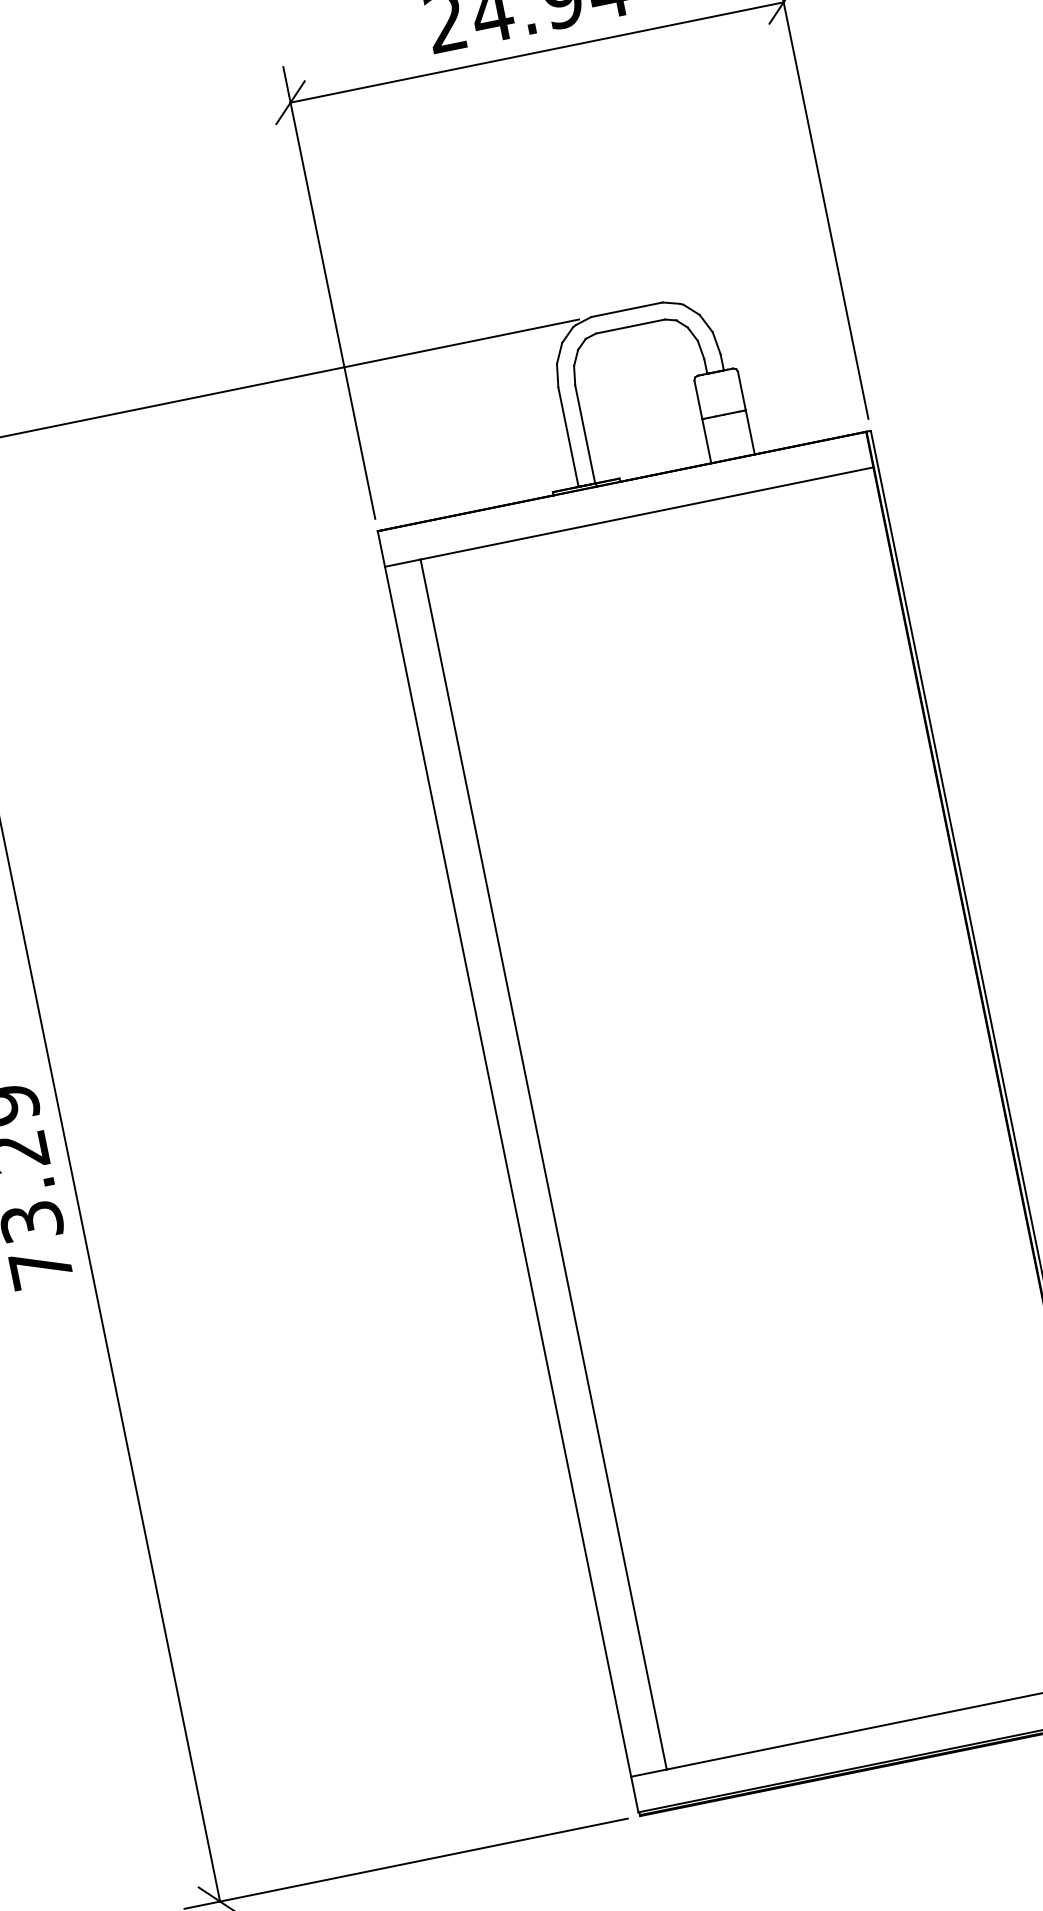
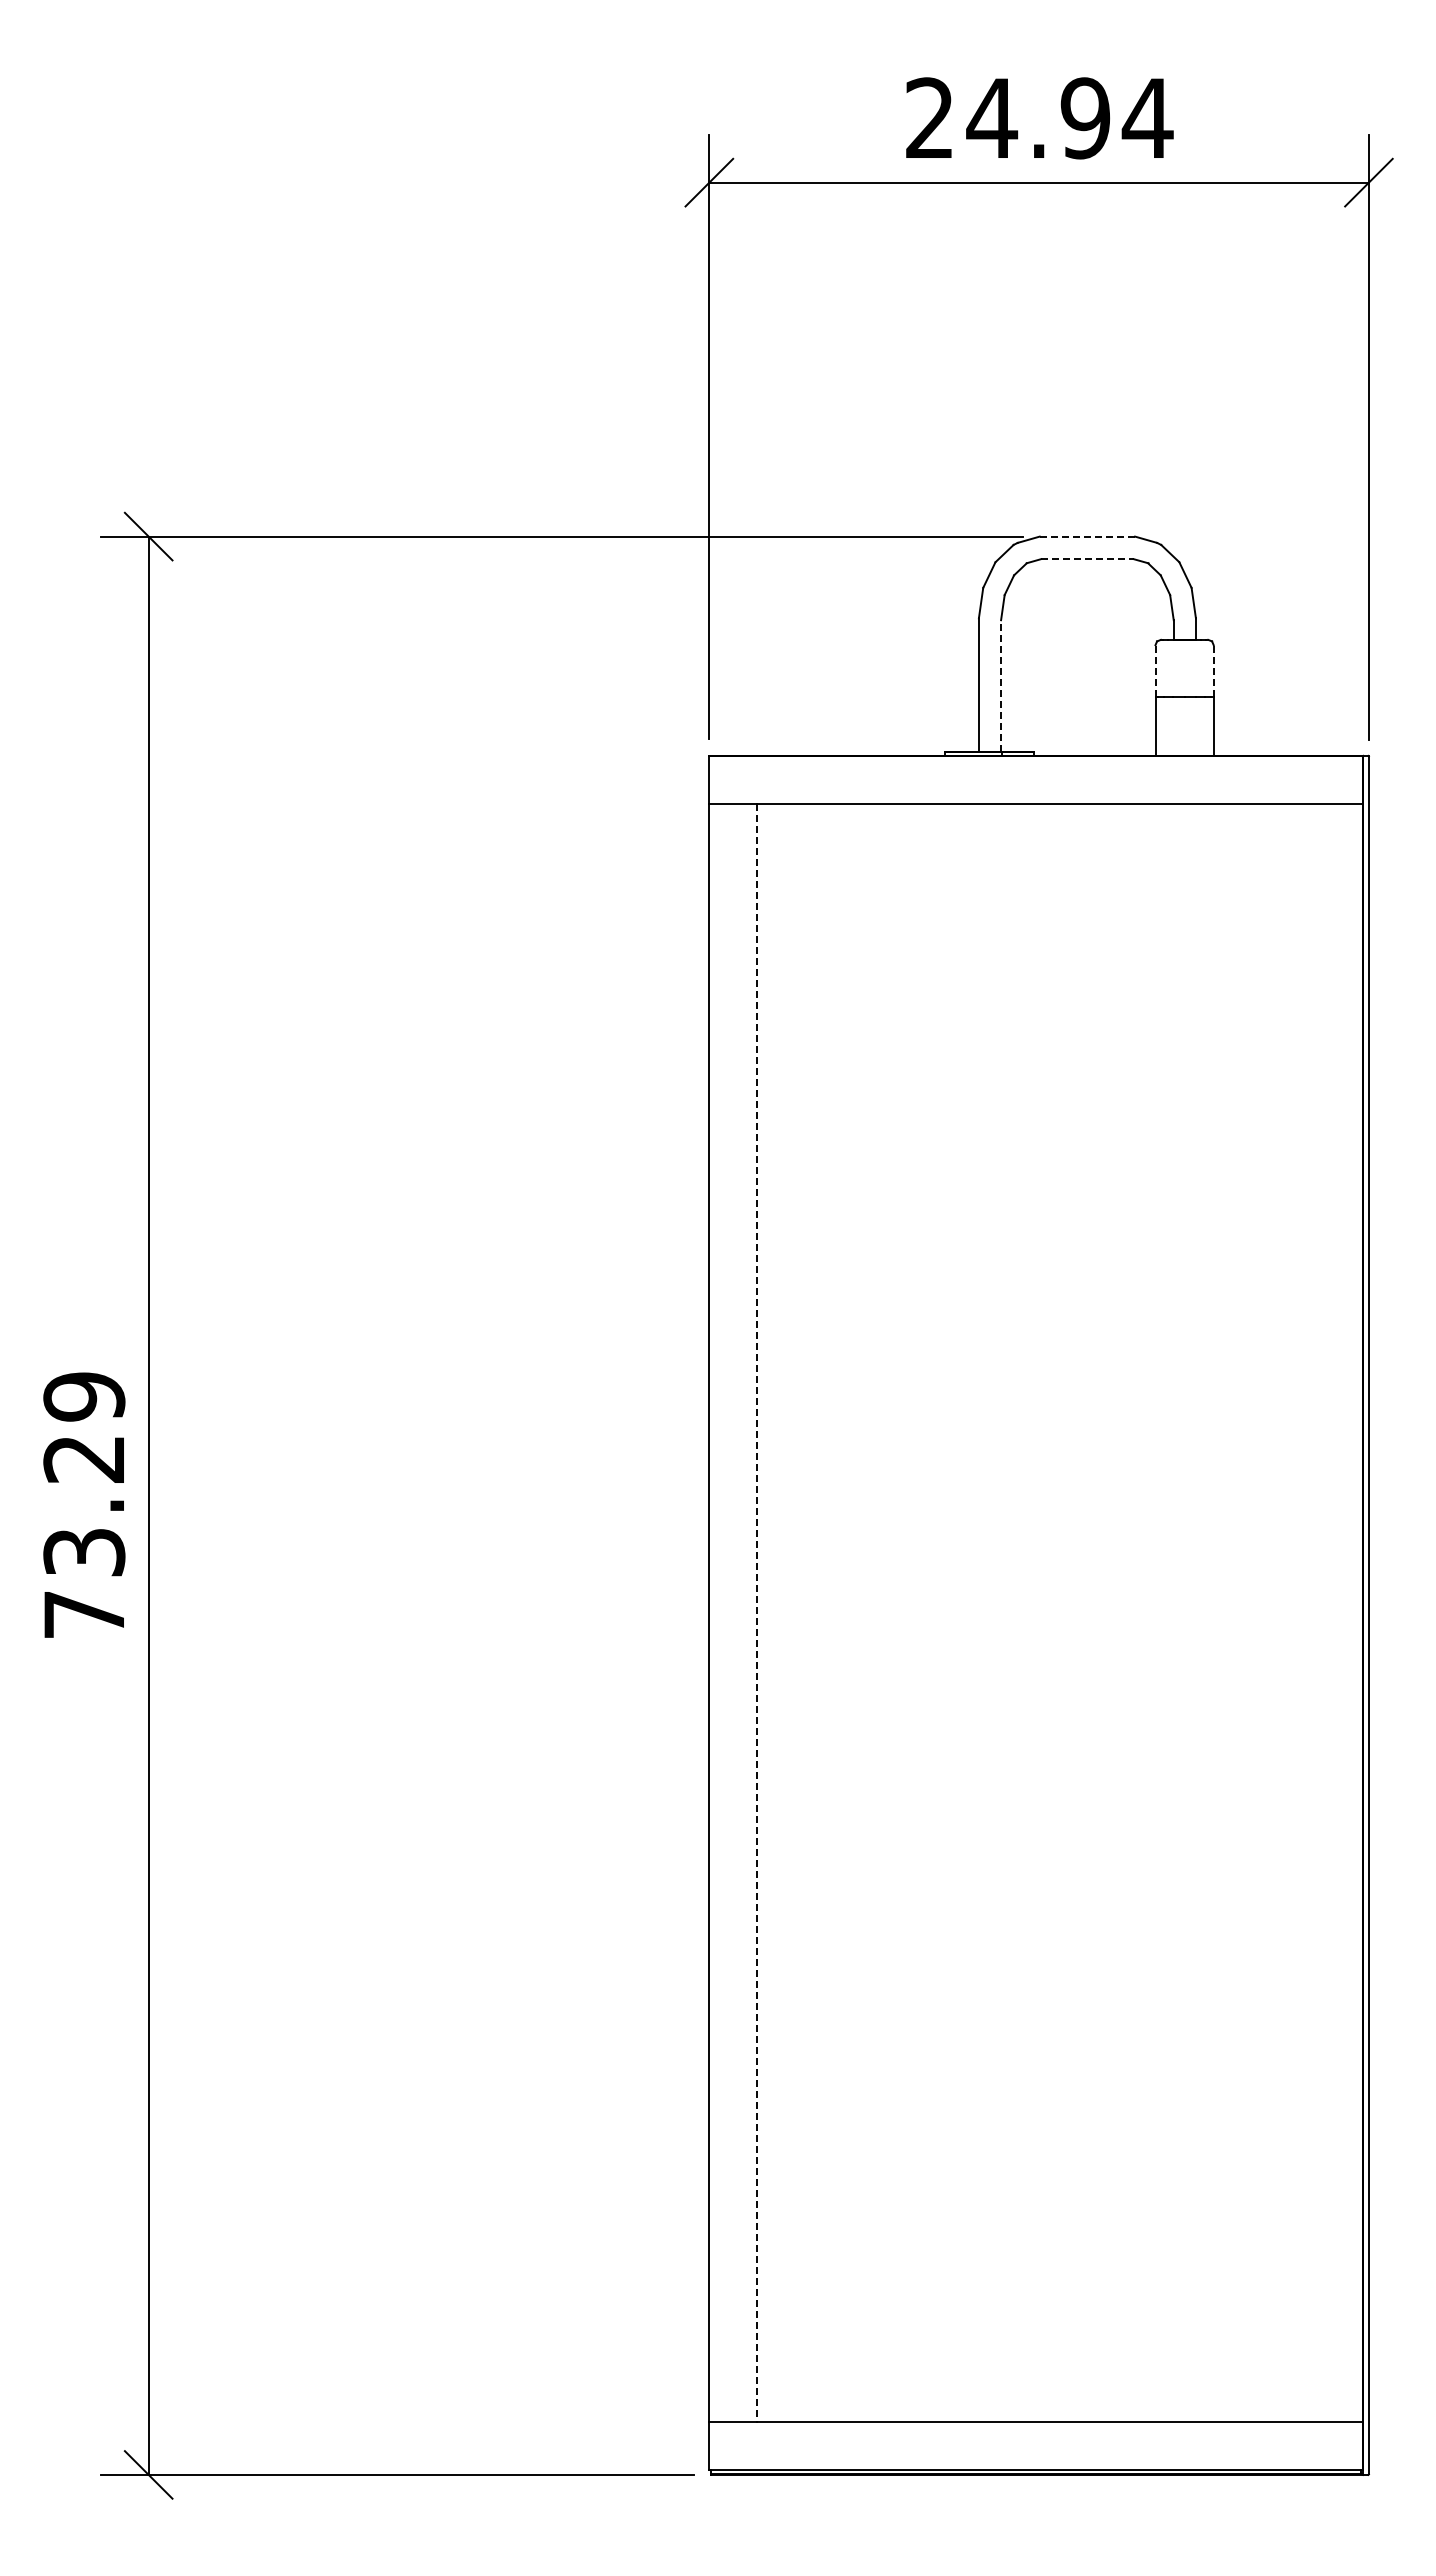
line: (627, 309) -> (1087, 536), solid -> dashed
line: (630, 326) -> (1087, 559), solid -> dashed
line: (741, 391) -> (1213, 671), solid -> dashed
line: (698, 400) -> (1155, 671), solid -> dashed
line: (585, 434) -> (1001, 685), solid -> dashed
line: (543, 1165) -> (756, 1613), solid -> dashed

